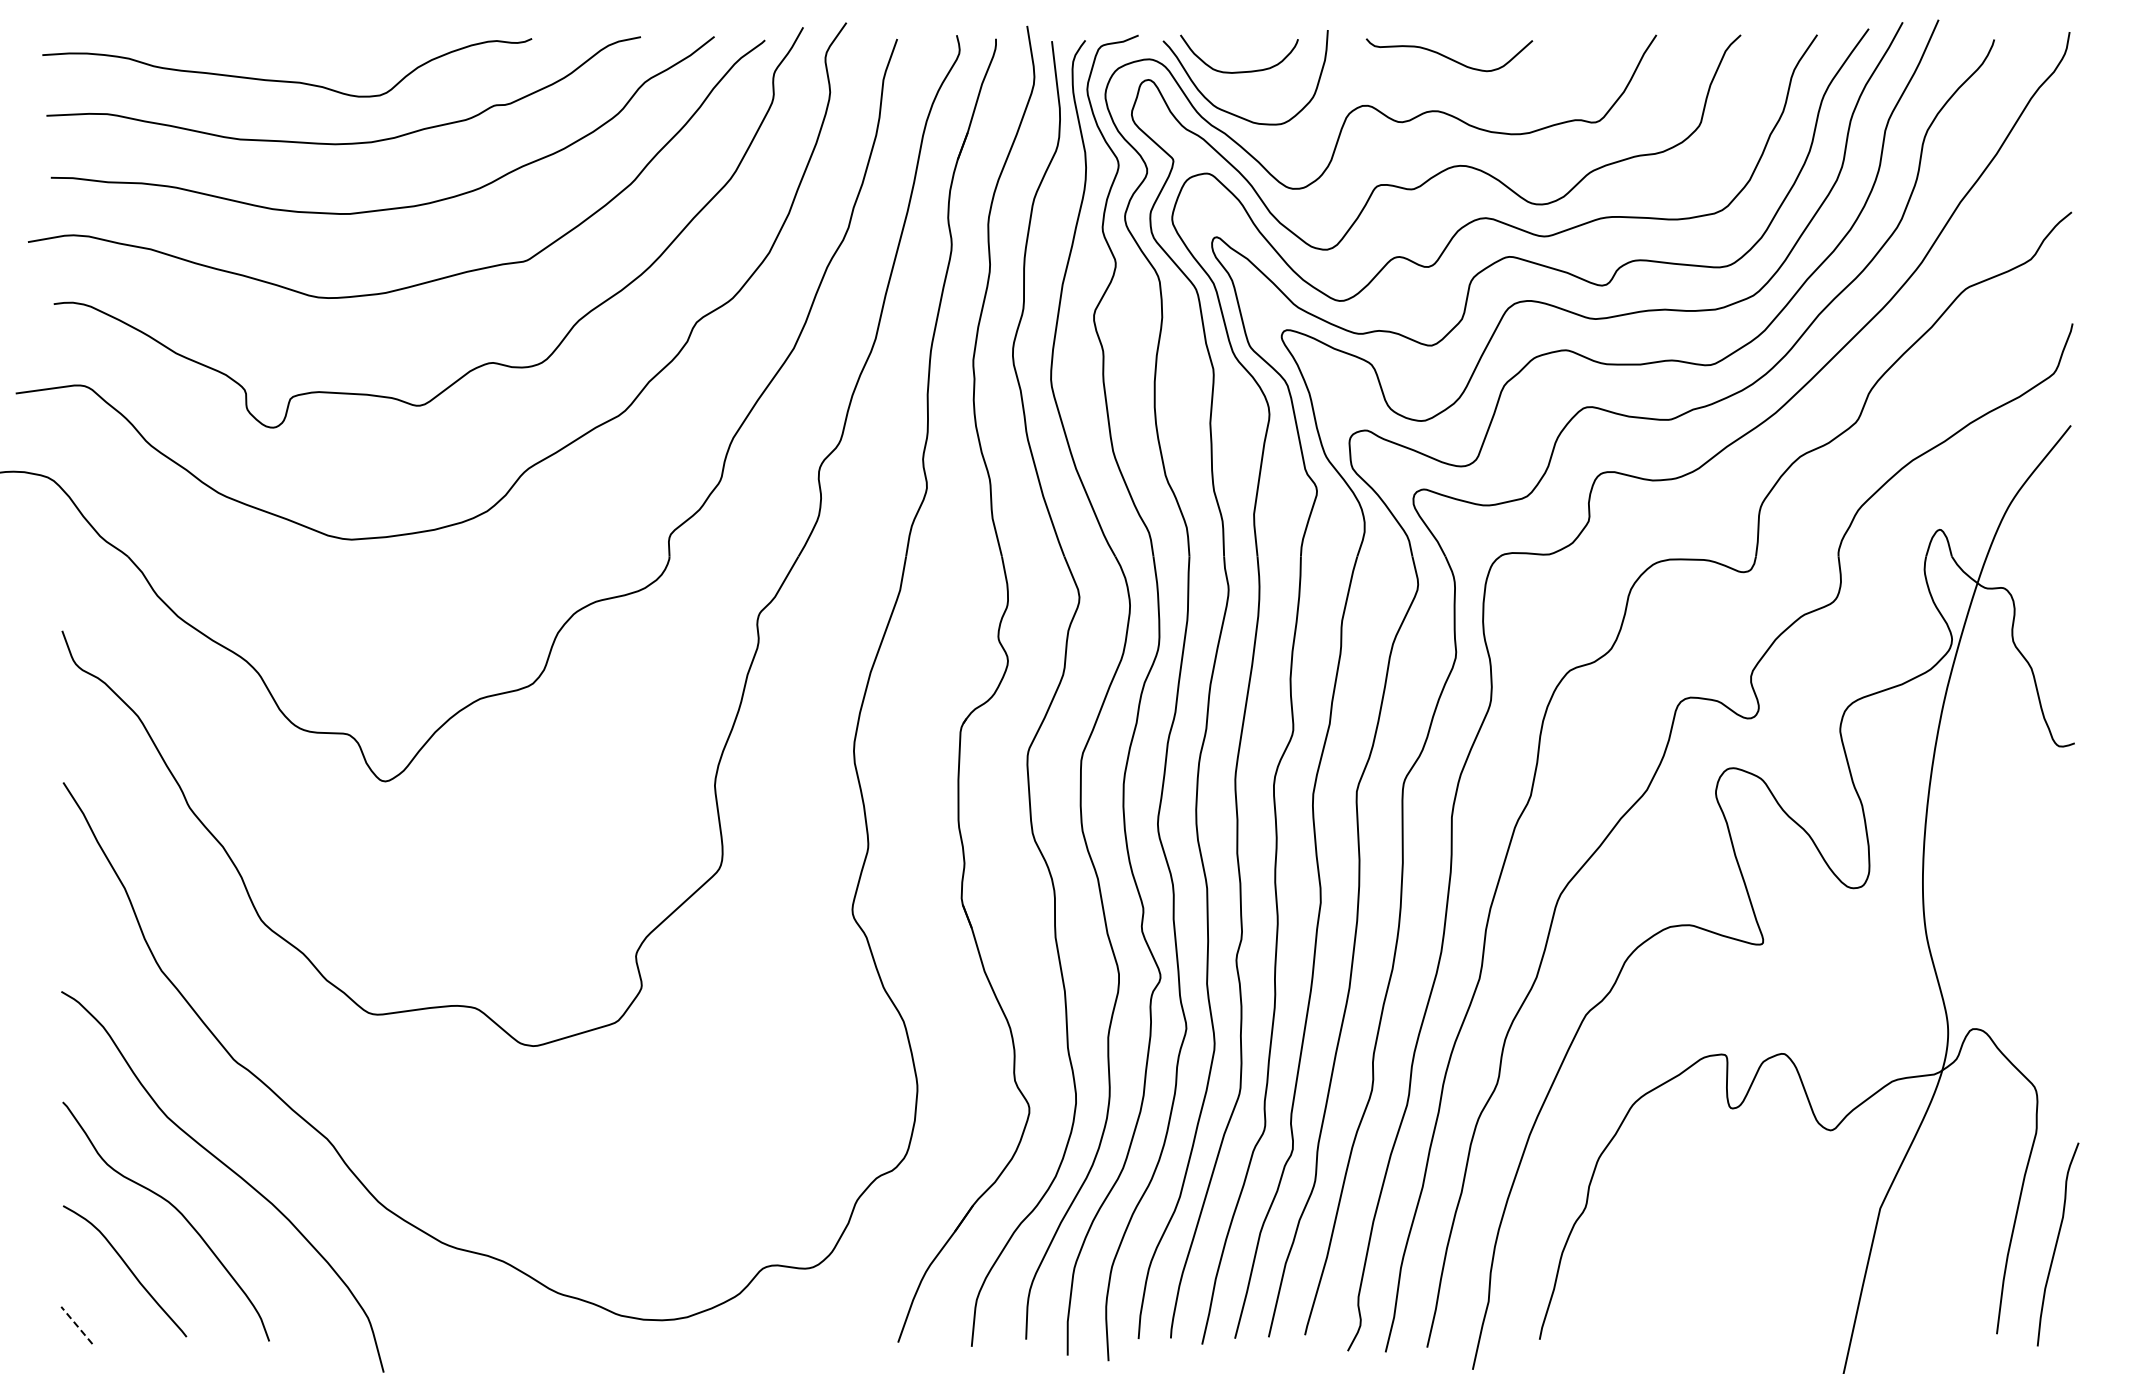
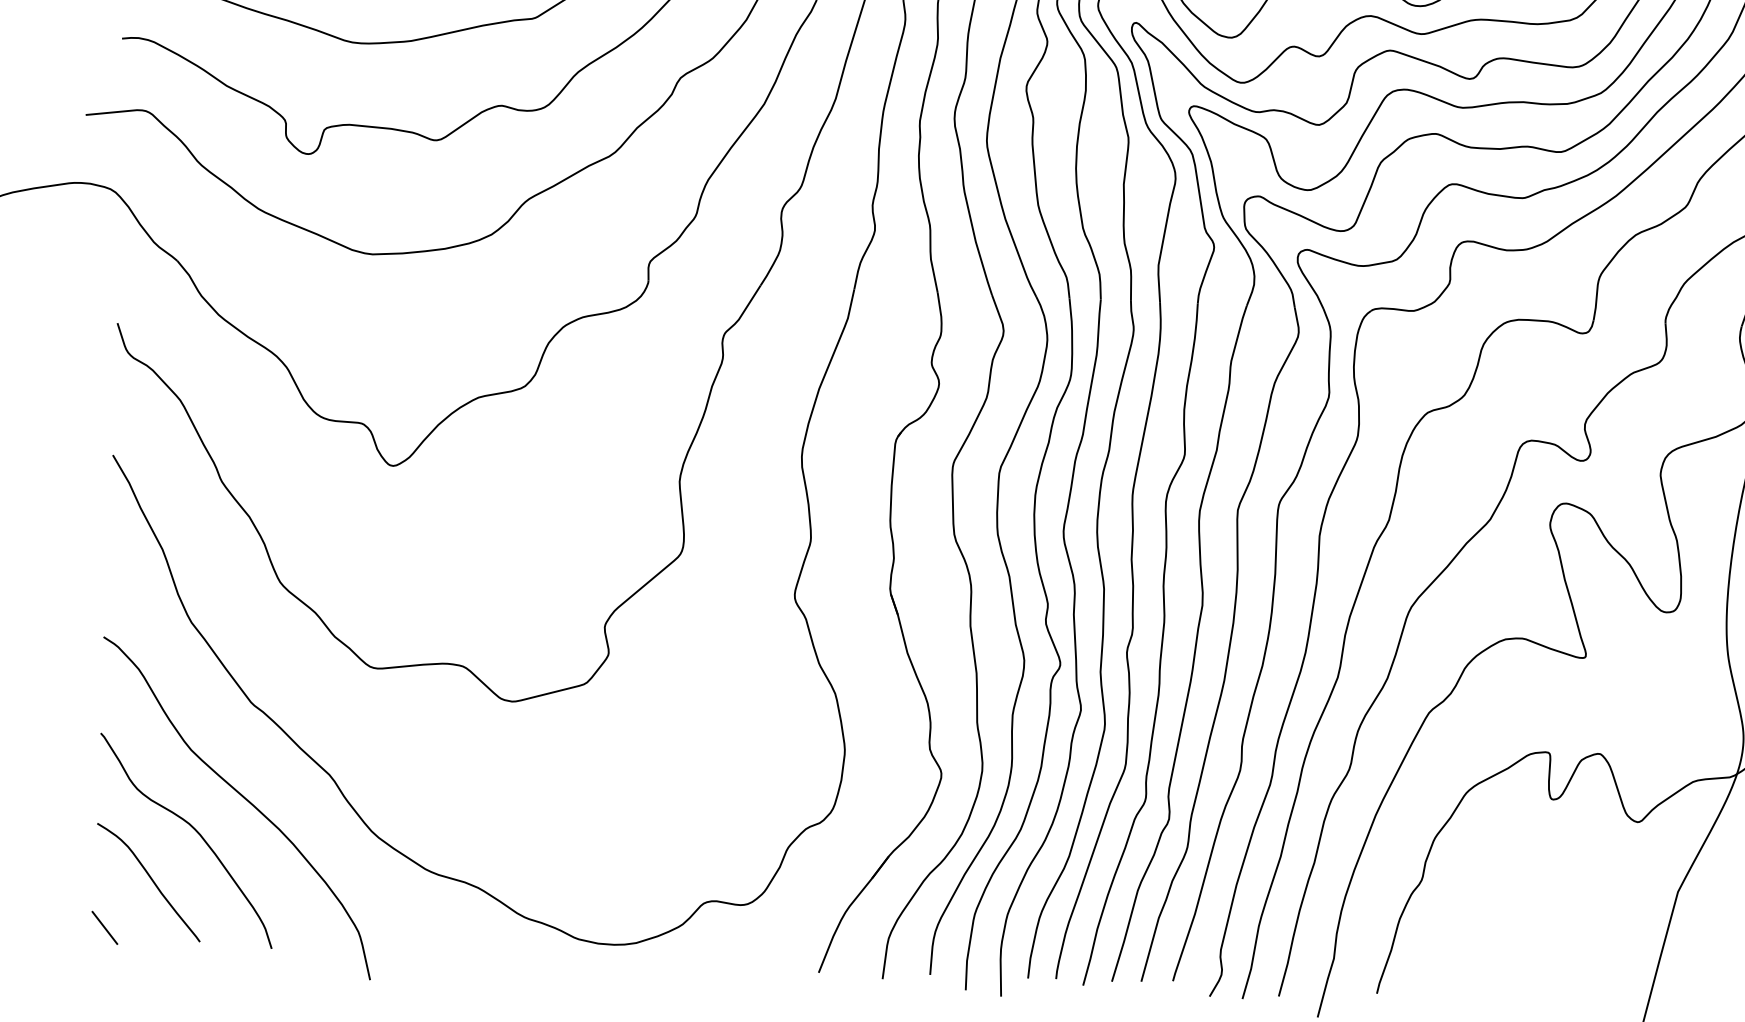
line: (76, 1325) -> (104, 927), dashed -> solid

